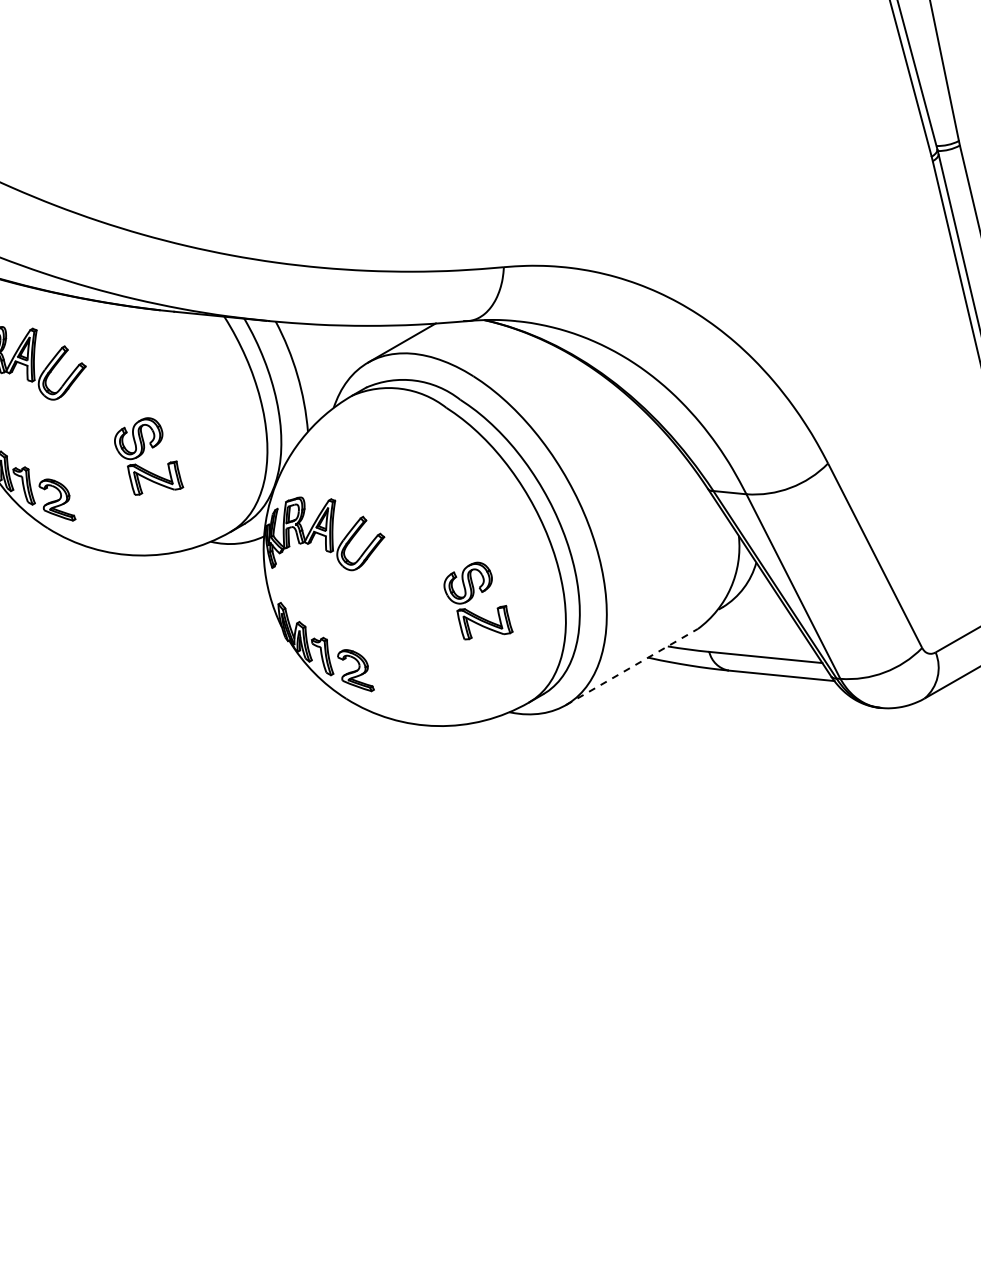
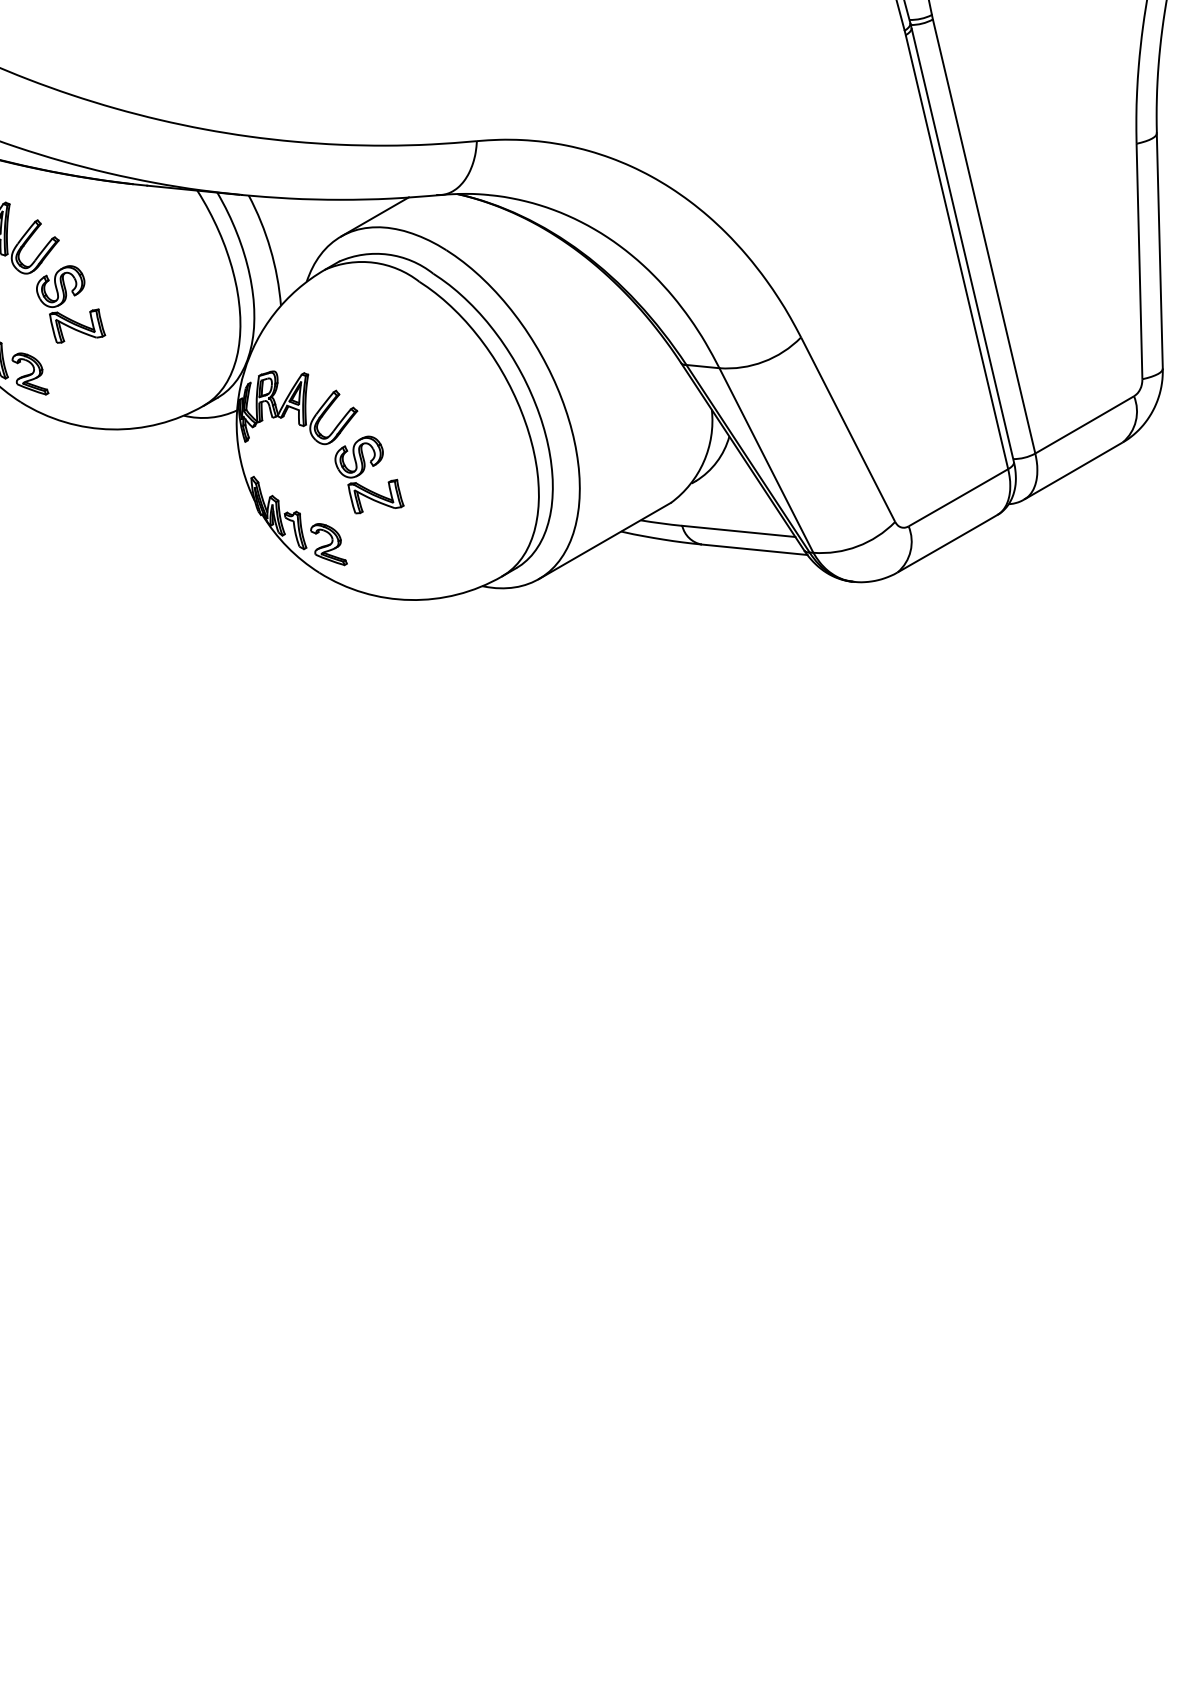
part: (143, 453) -> (65, 301), moved
part: (472, 598) -> (363, 472), moved
line: (632, 666) -> (605, 540), dashed -> solid

